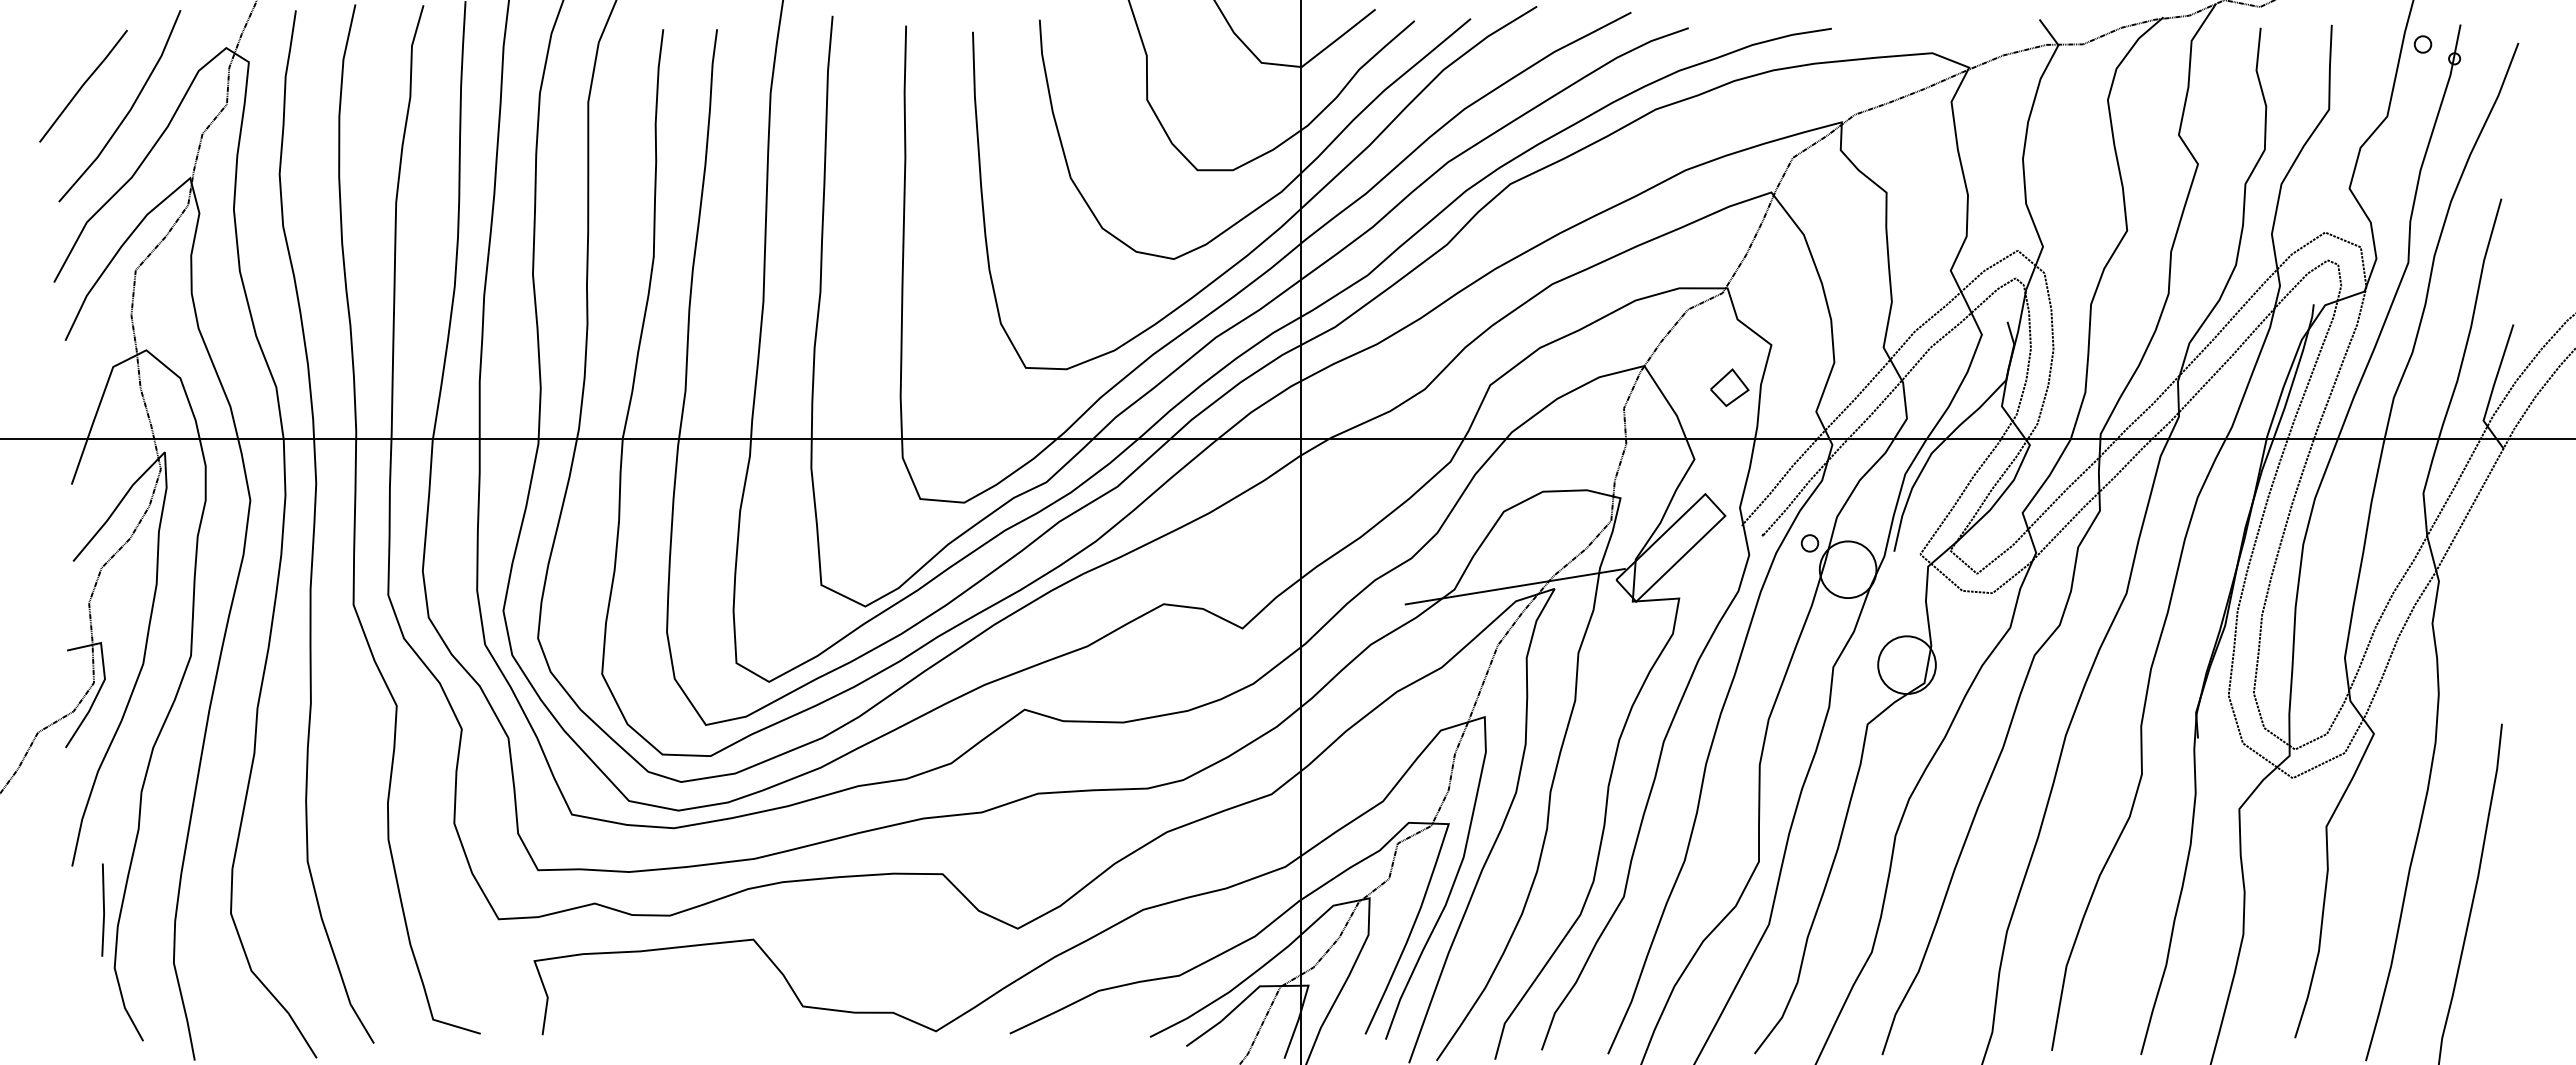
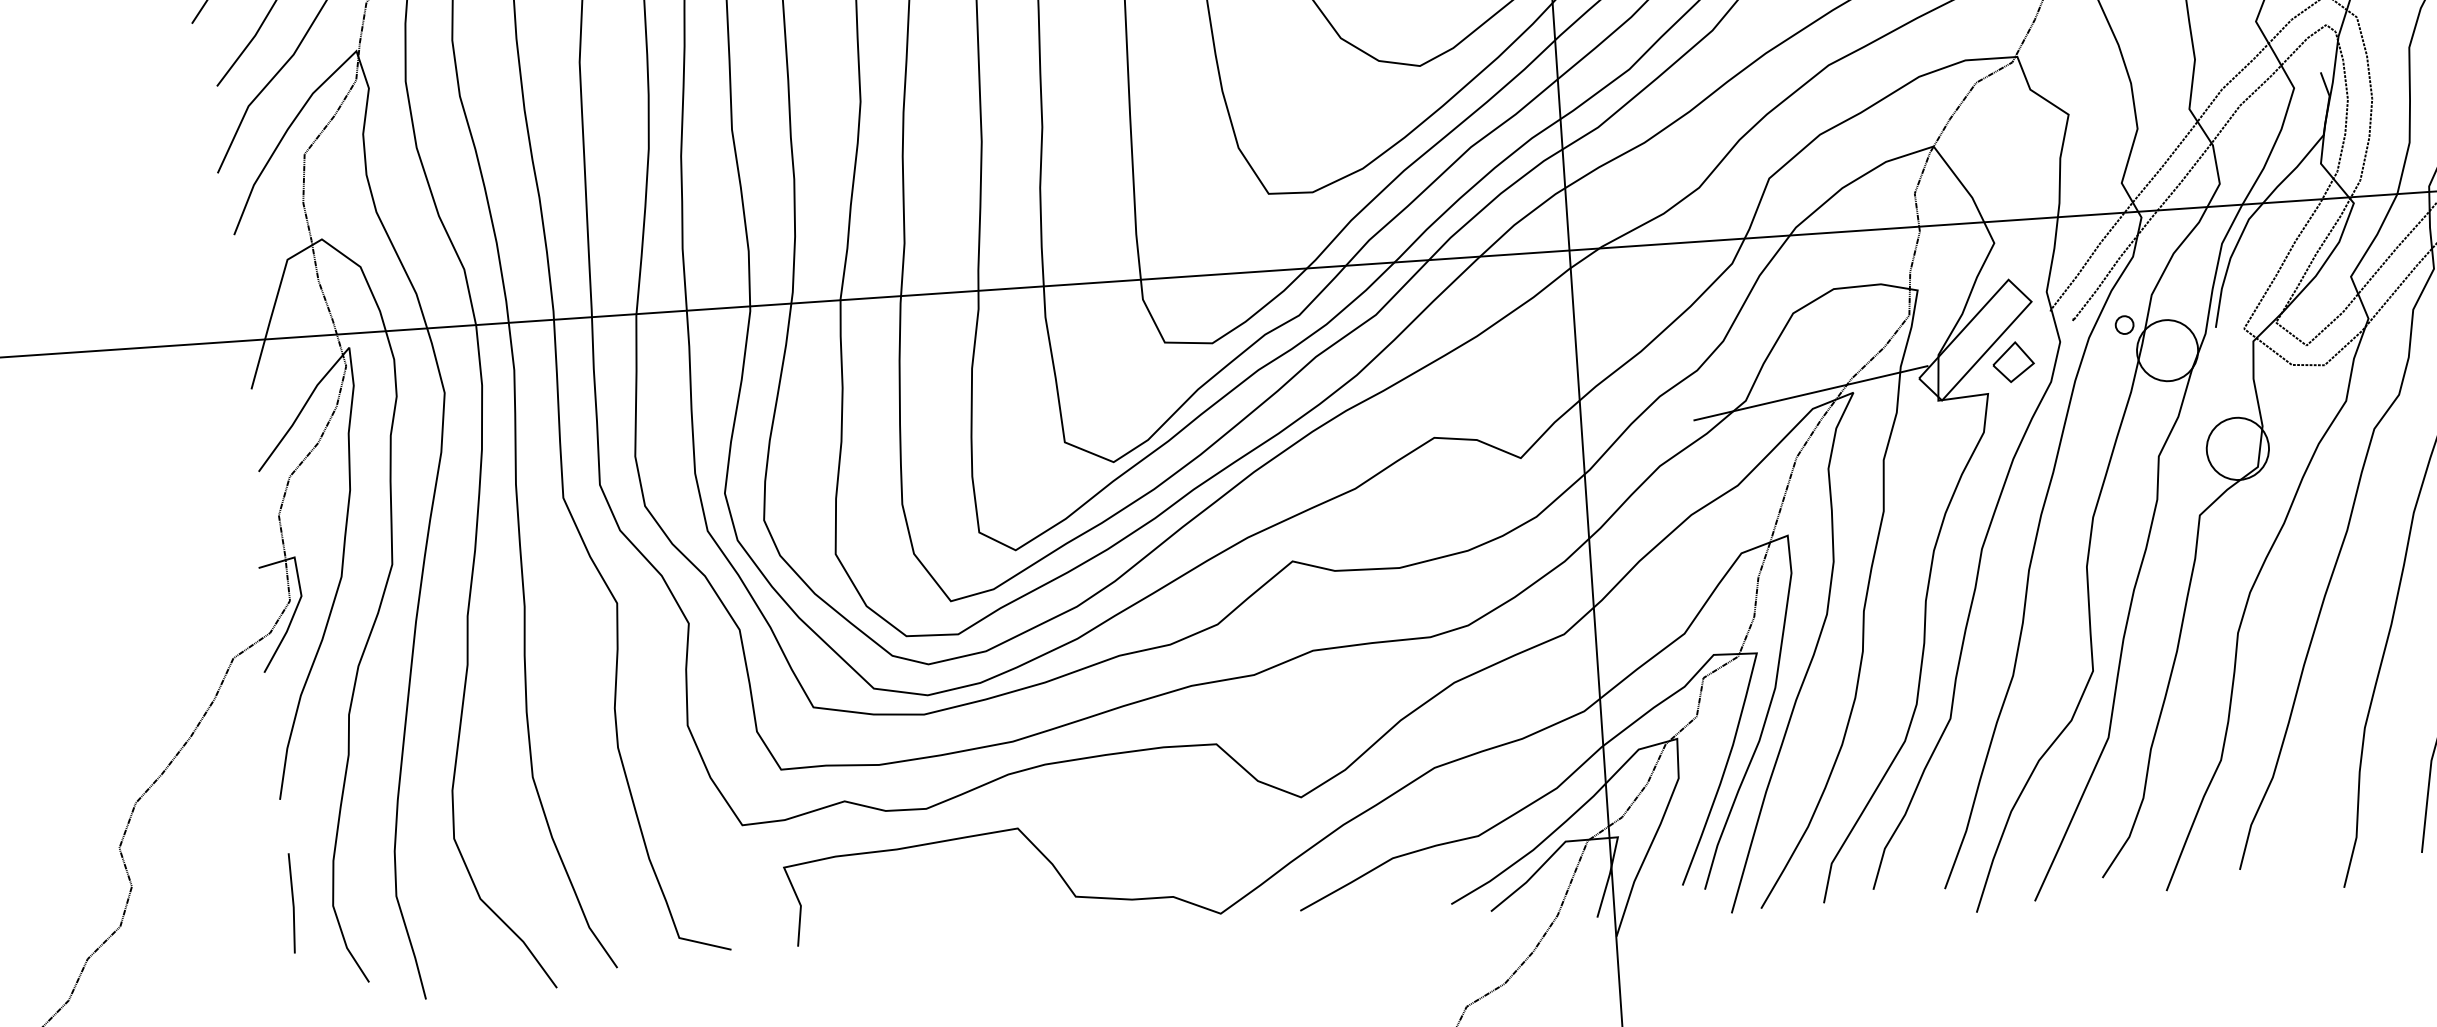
part: (1729, 387) -> (2013, 361), moved
line: (103, 909) -> (292, 902), moved

